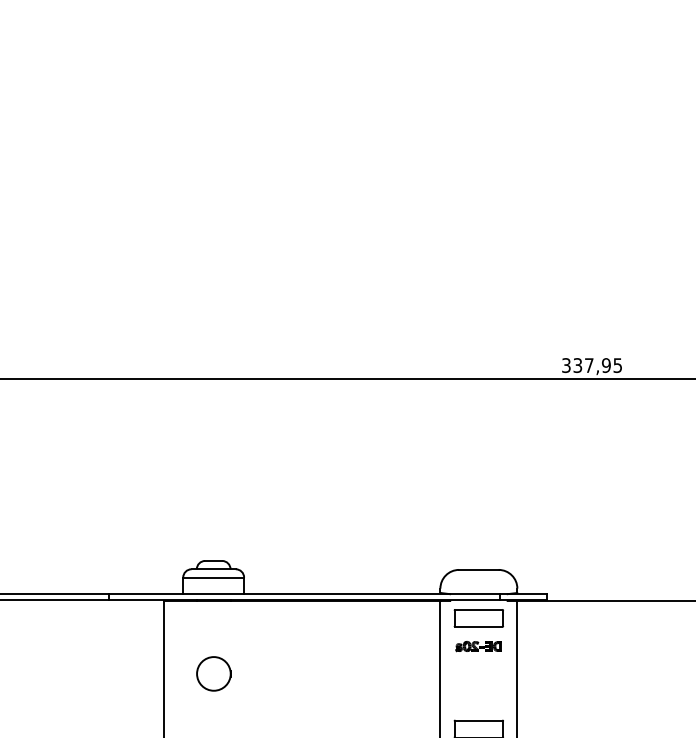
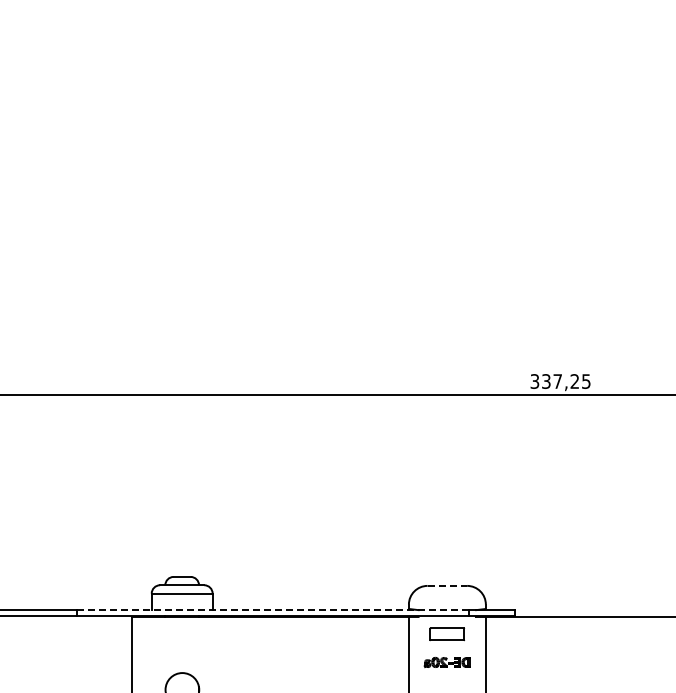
text: (606, 365) -> (575, 381), 337,95 -> 337,25
line: (478, 569) -> (447, 585), solid -> dashed
line: (304, 594) -> (273, 610), solid -> dashed
part: (478, 618) -> (447, 634), size x0.7

